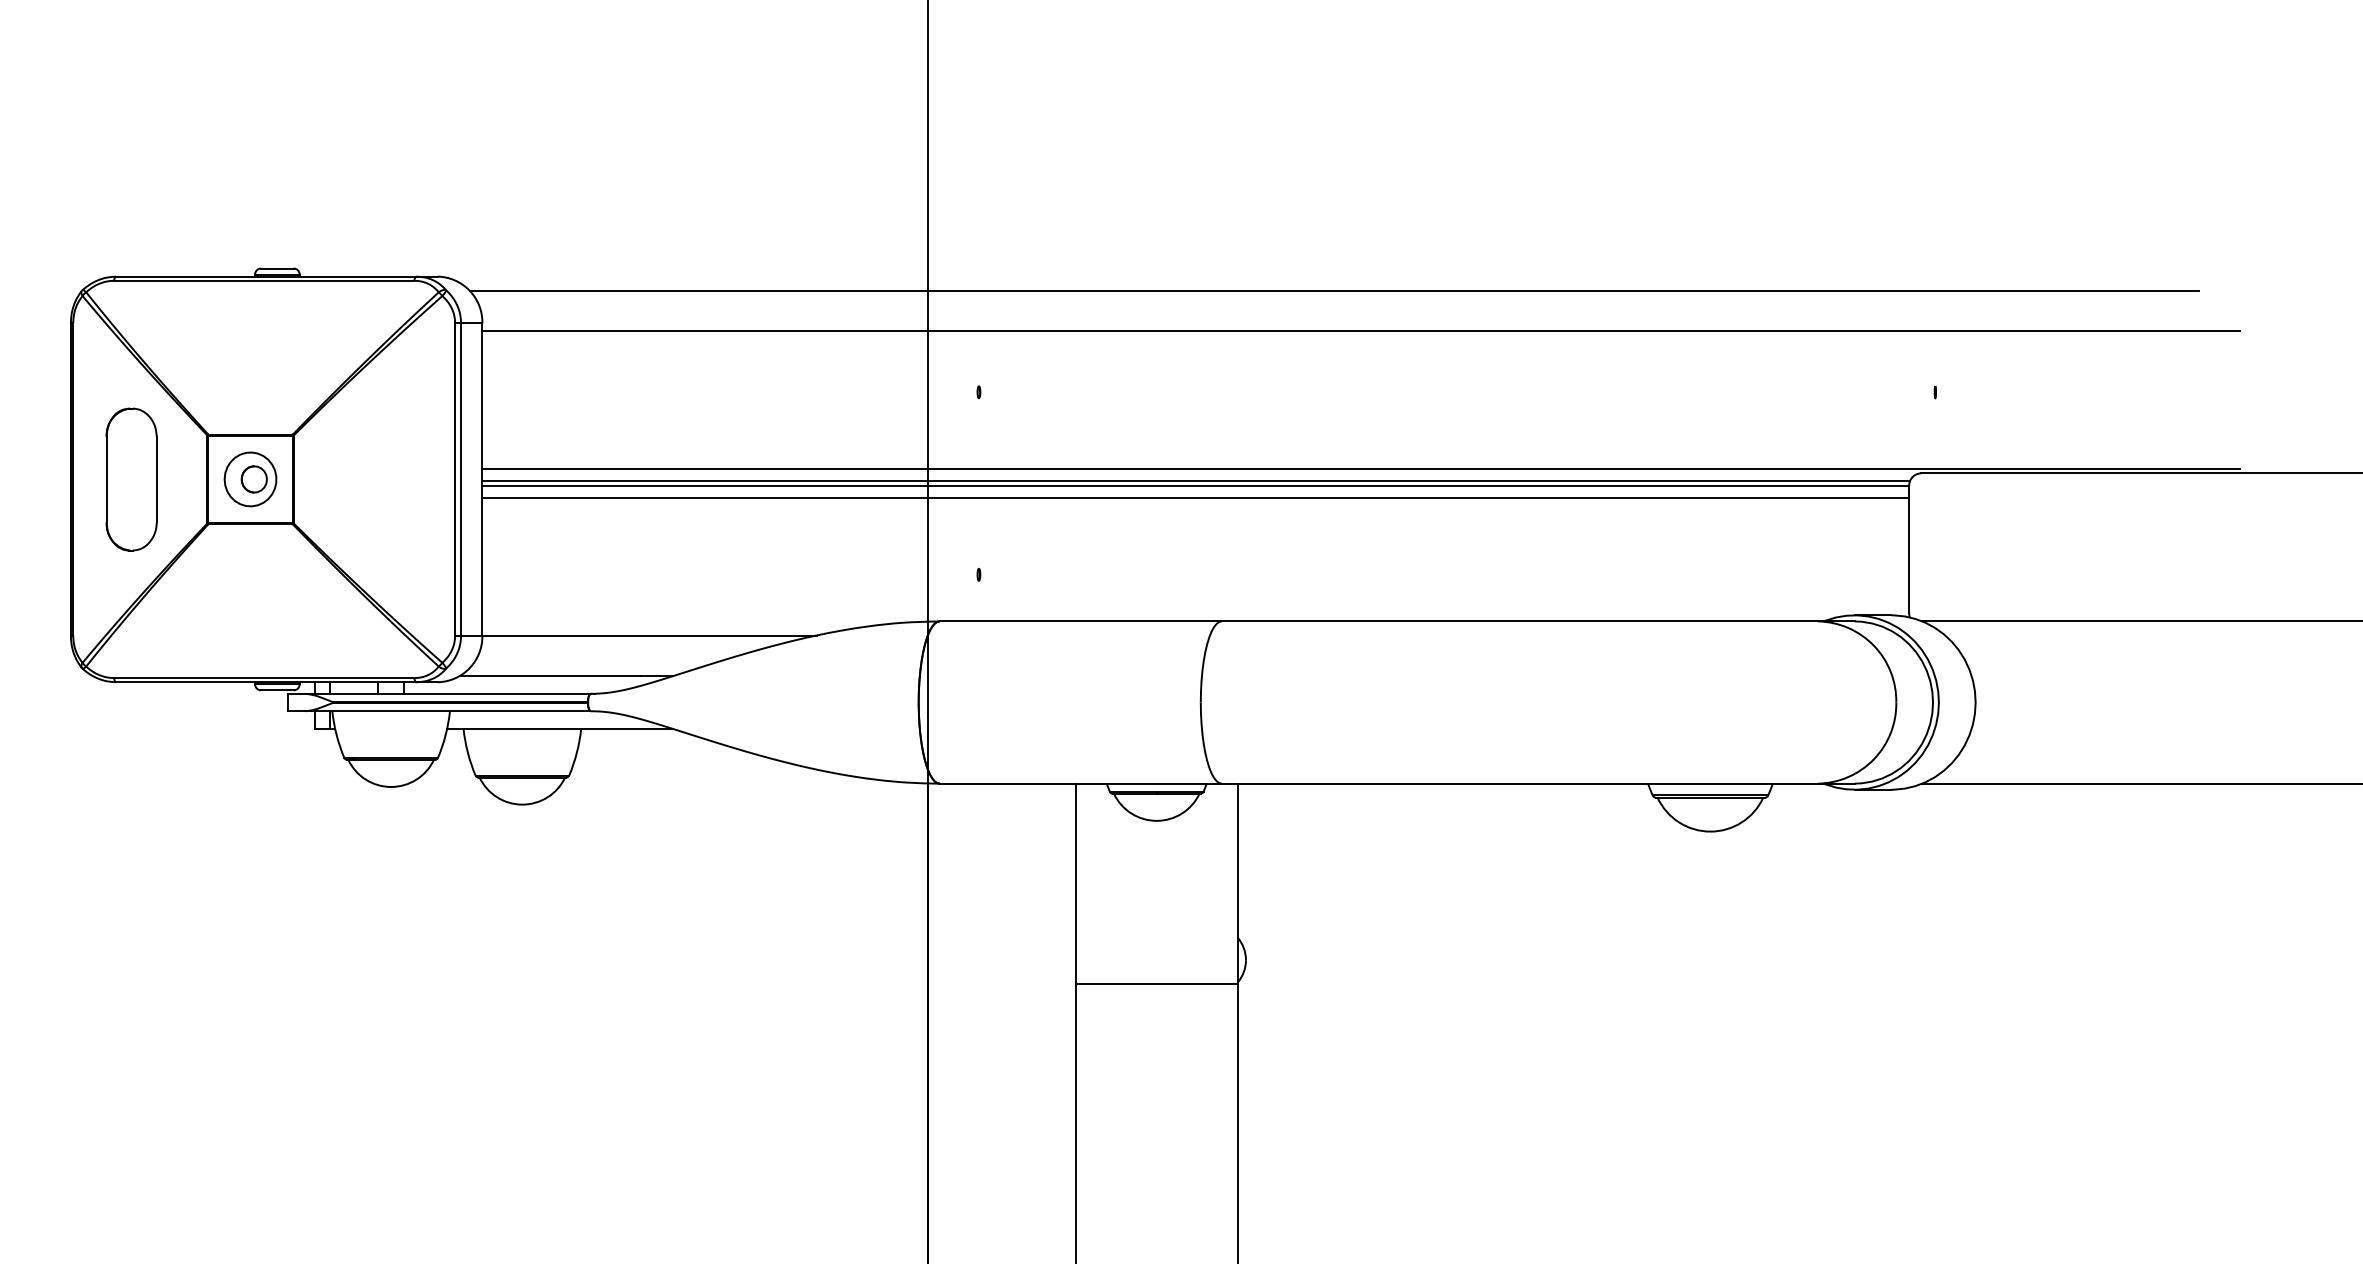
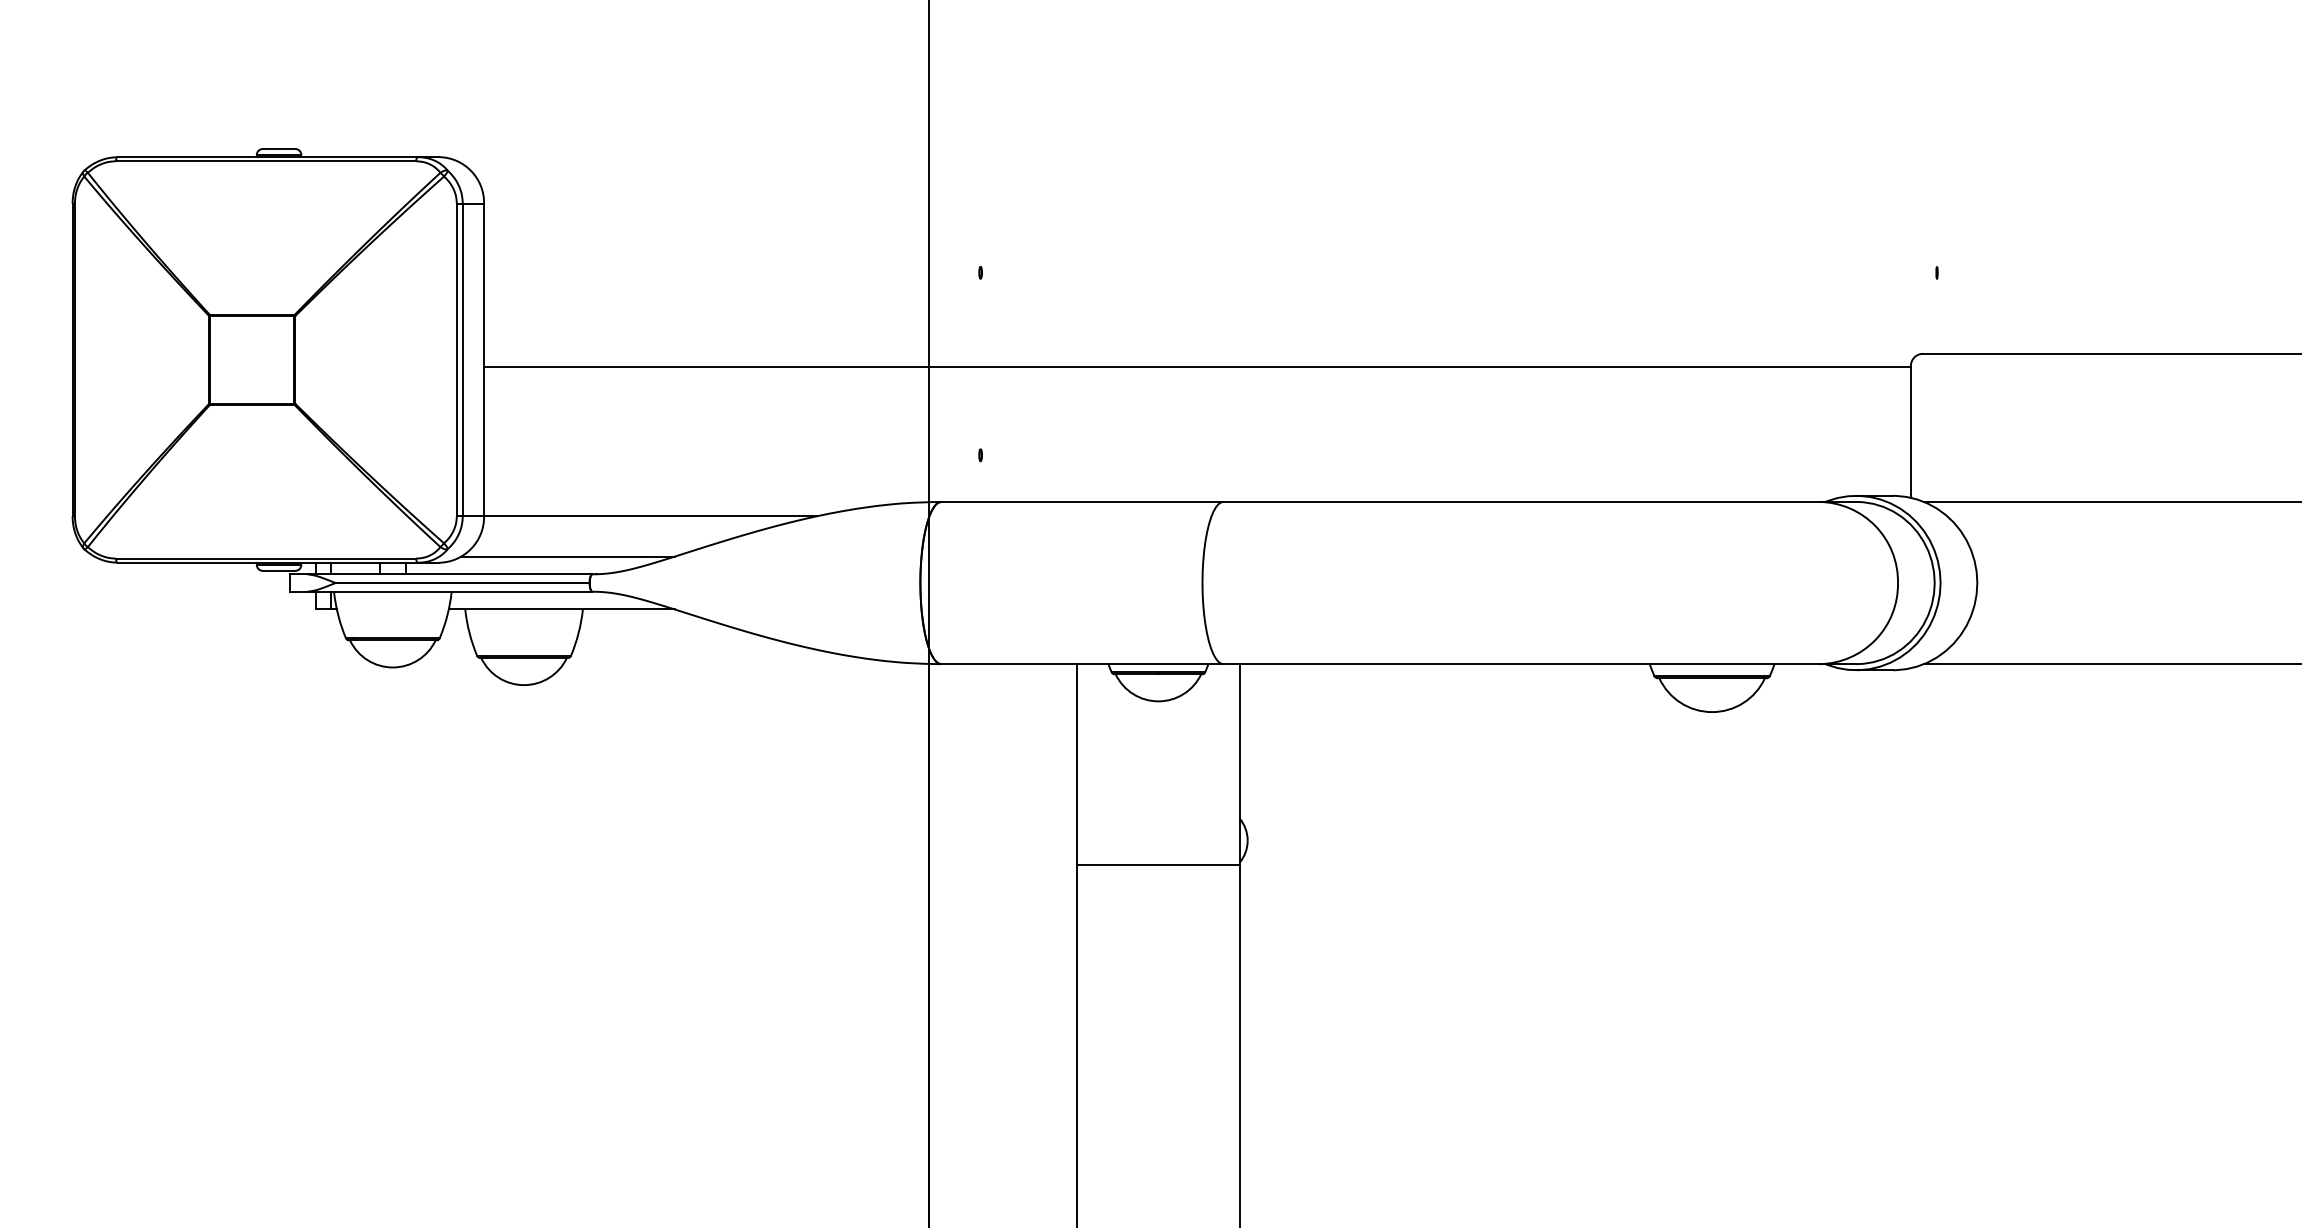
line: (1333, 290) -> (1335, 171), removed
line: (1360, 331) -> (1362, 212), removed
line: (1360, 469) -> (1362, 350), removed
part: (131, 479) -> (133, 360), removed
part: (250, 479) -> (252, 360), removed
line: (1196, 480) -> (1198, 361), removed
line: (1195, 497) -> (1197, 378), removed

